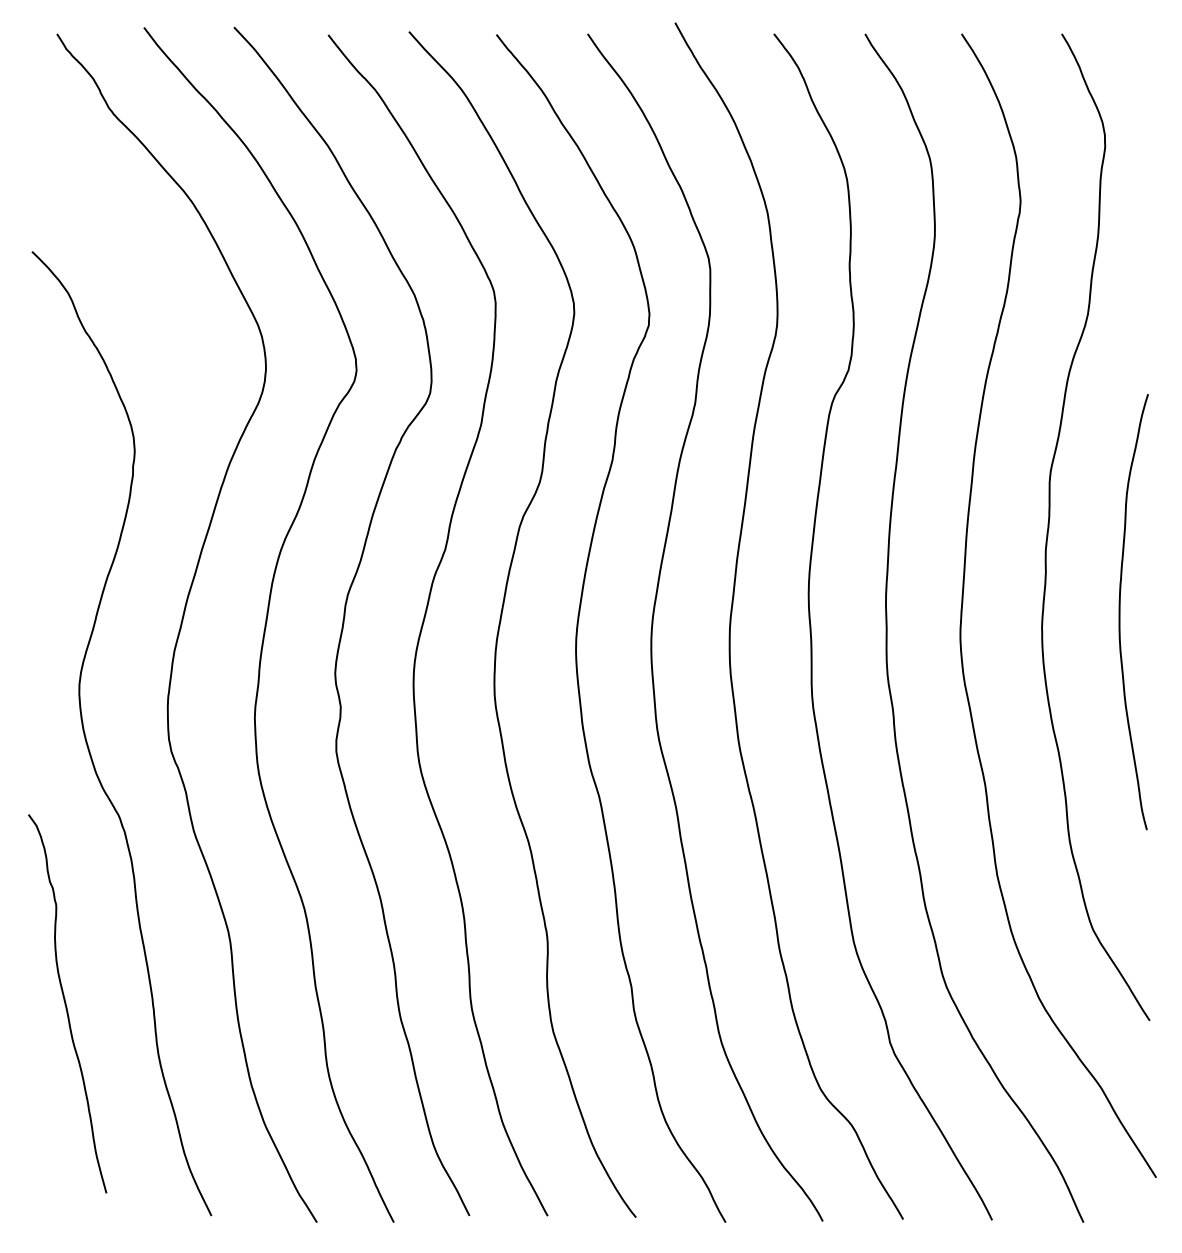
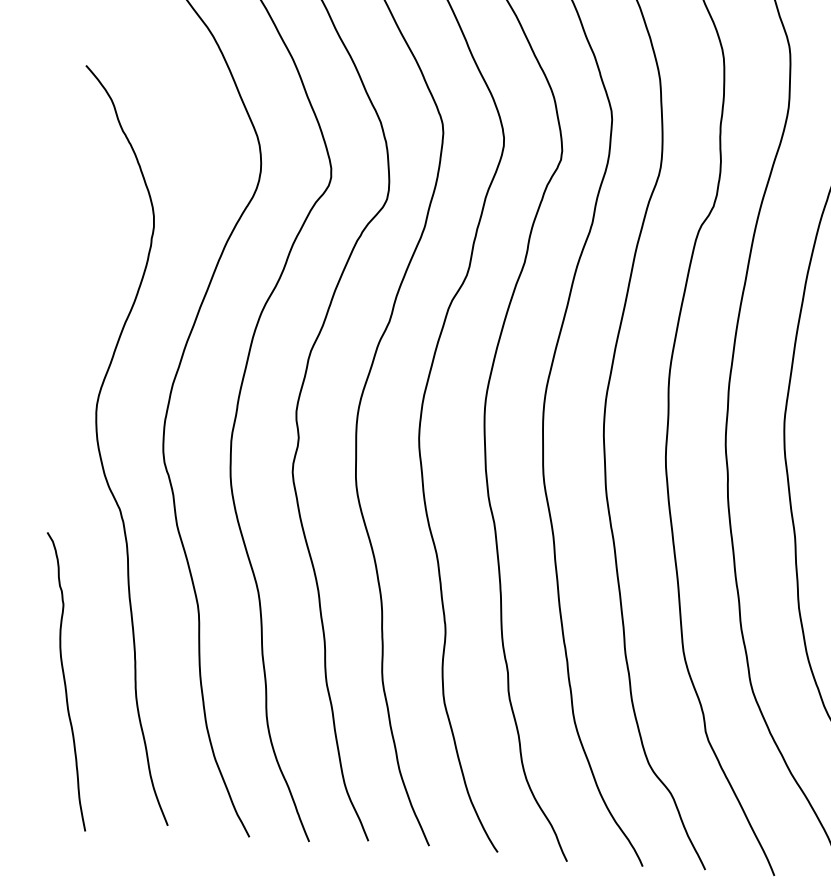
curve: (66, 1003) -> (65, 681), moved

